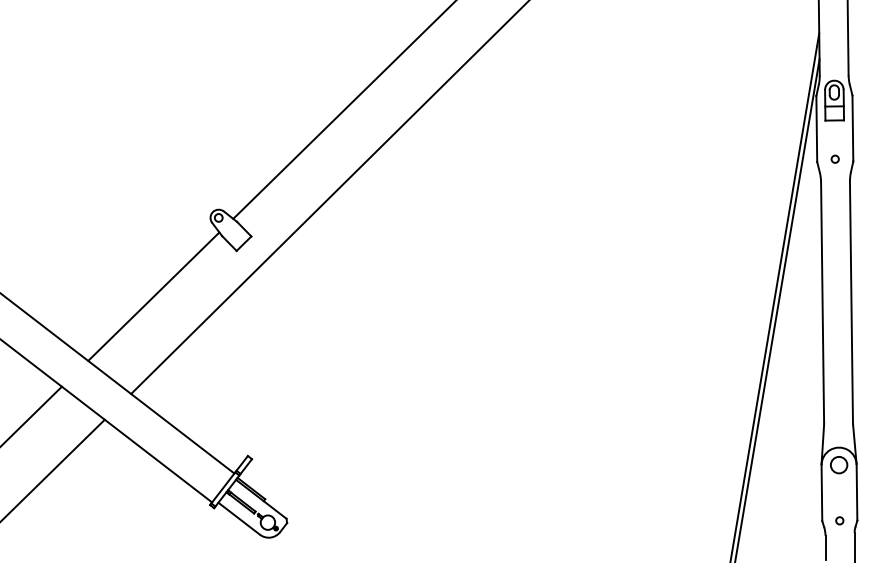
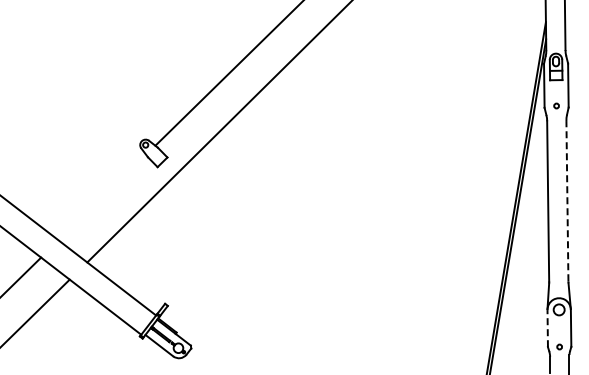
line: (153, 296) -> (102, 197), removed
line: (851, 301) -> (567, 200), solid -> dashed
line: (821, 493) -> (547, 328), solid -> dashed

